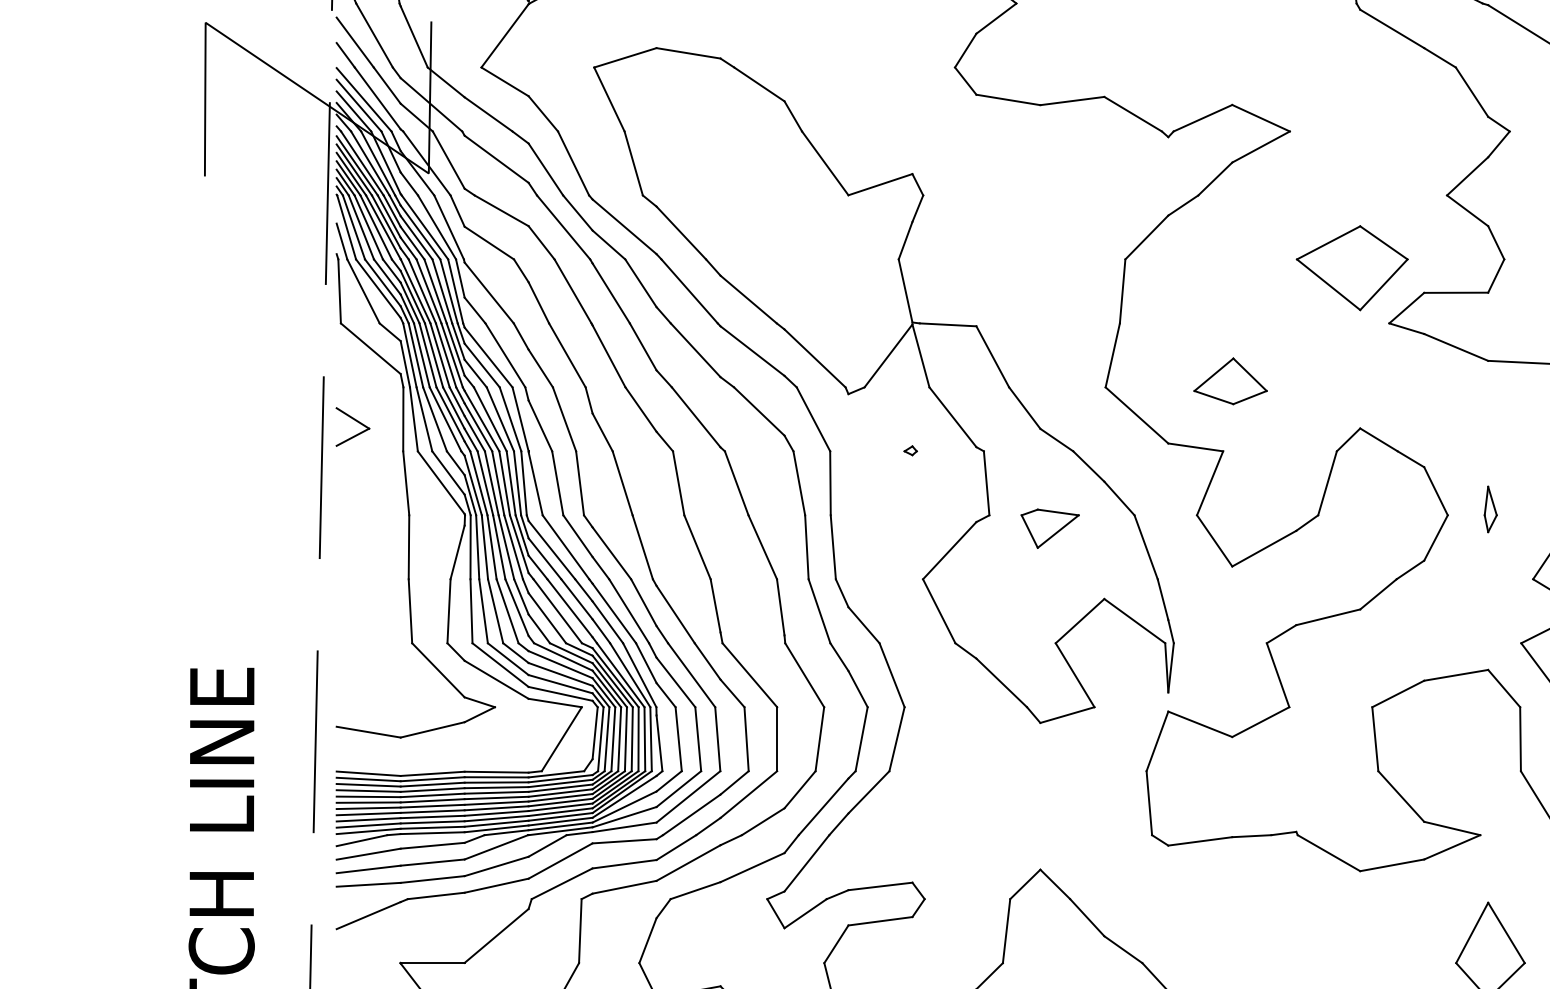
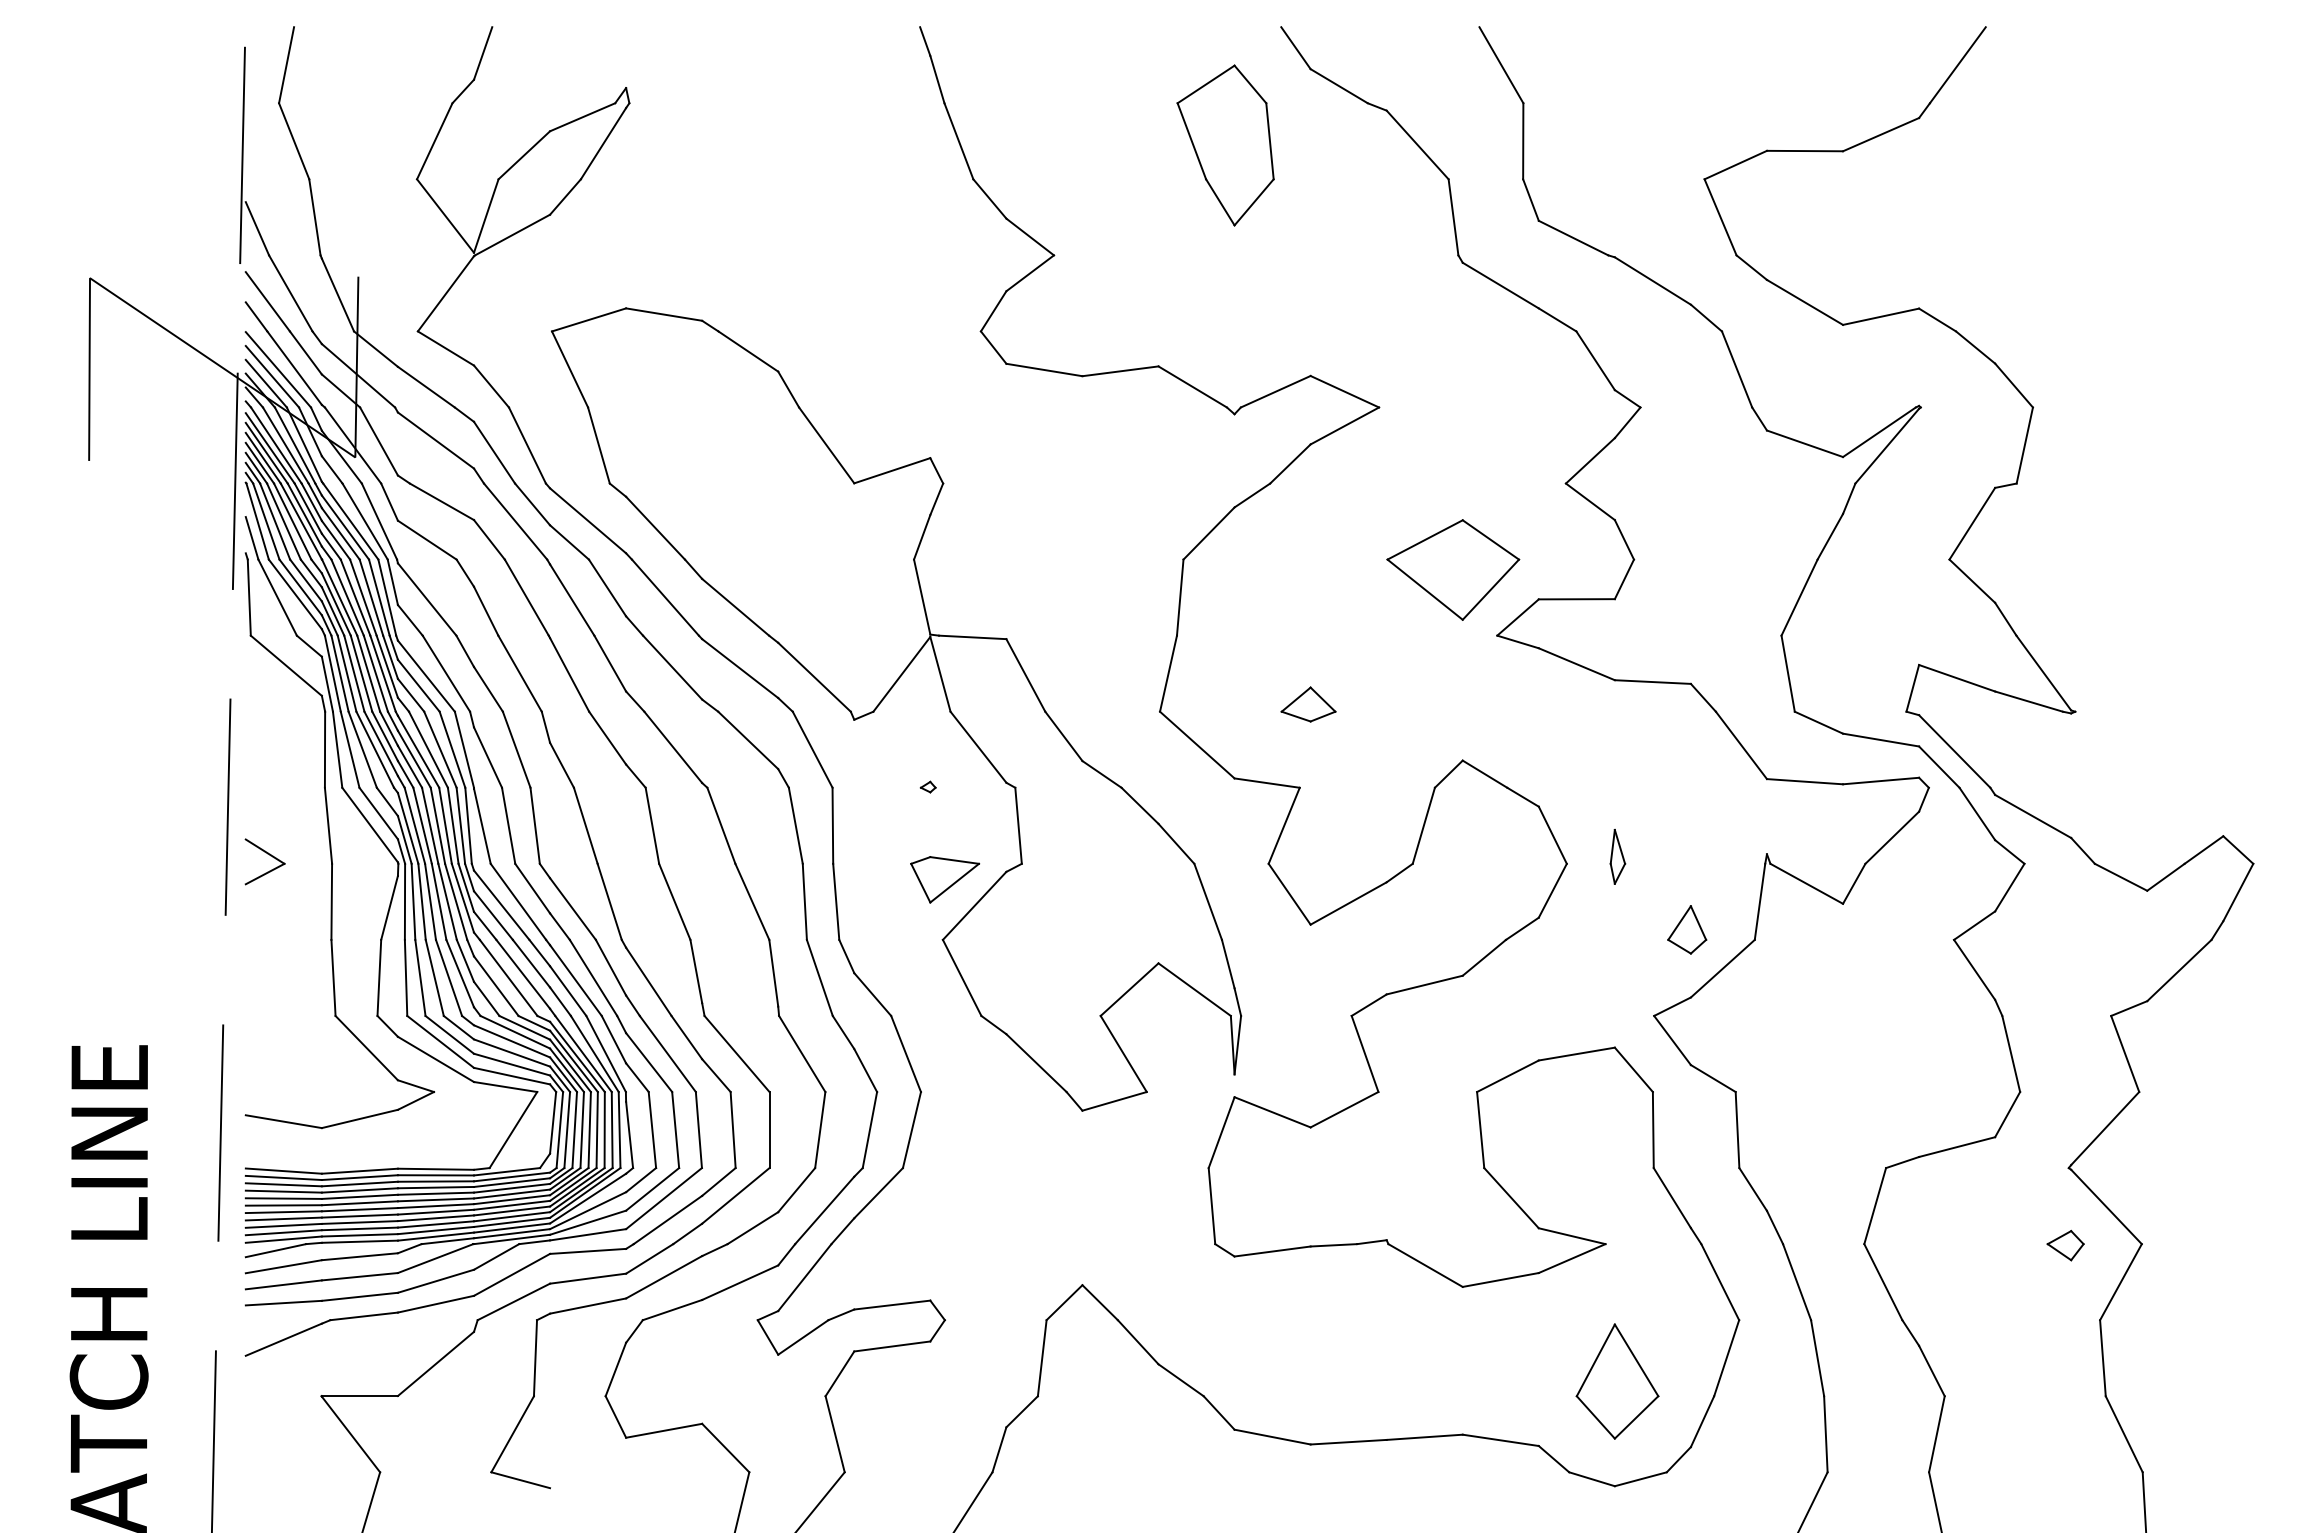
part: (1230, 381) -> (1308, 704), size x0.62
part: (354, 420) -> (267, 854), moved
part: (1050, 528) -> (945, 879), moved

